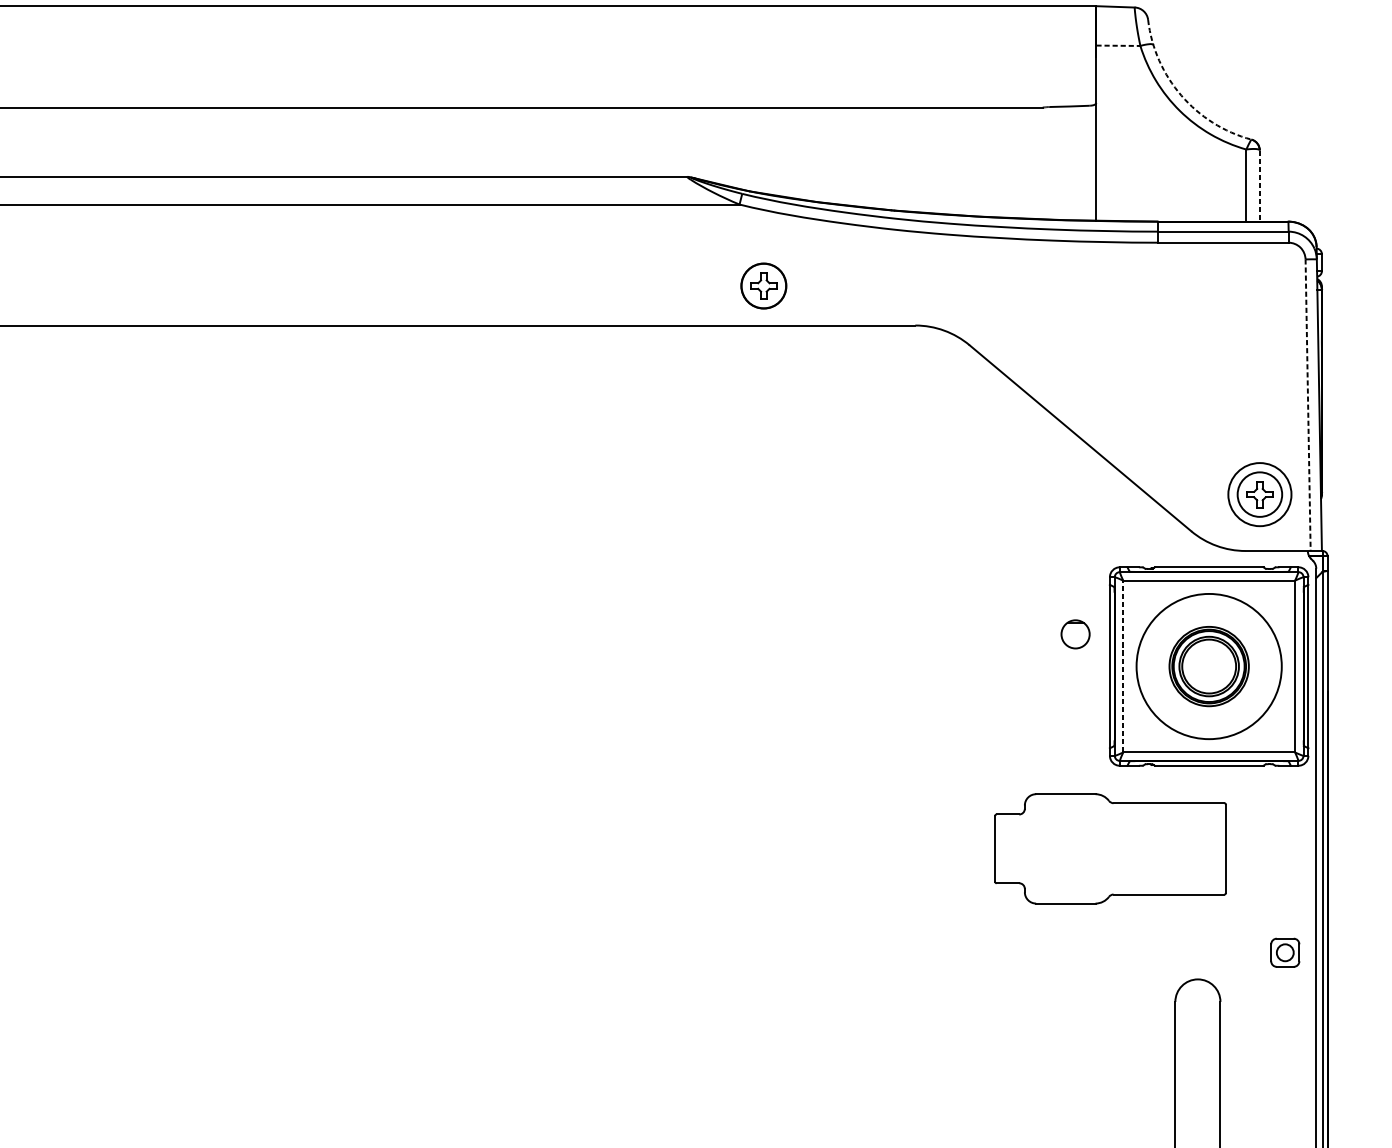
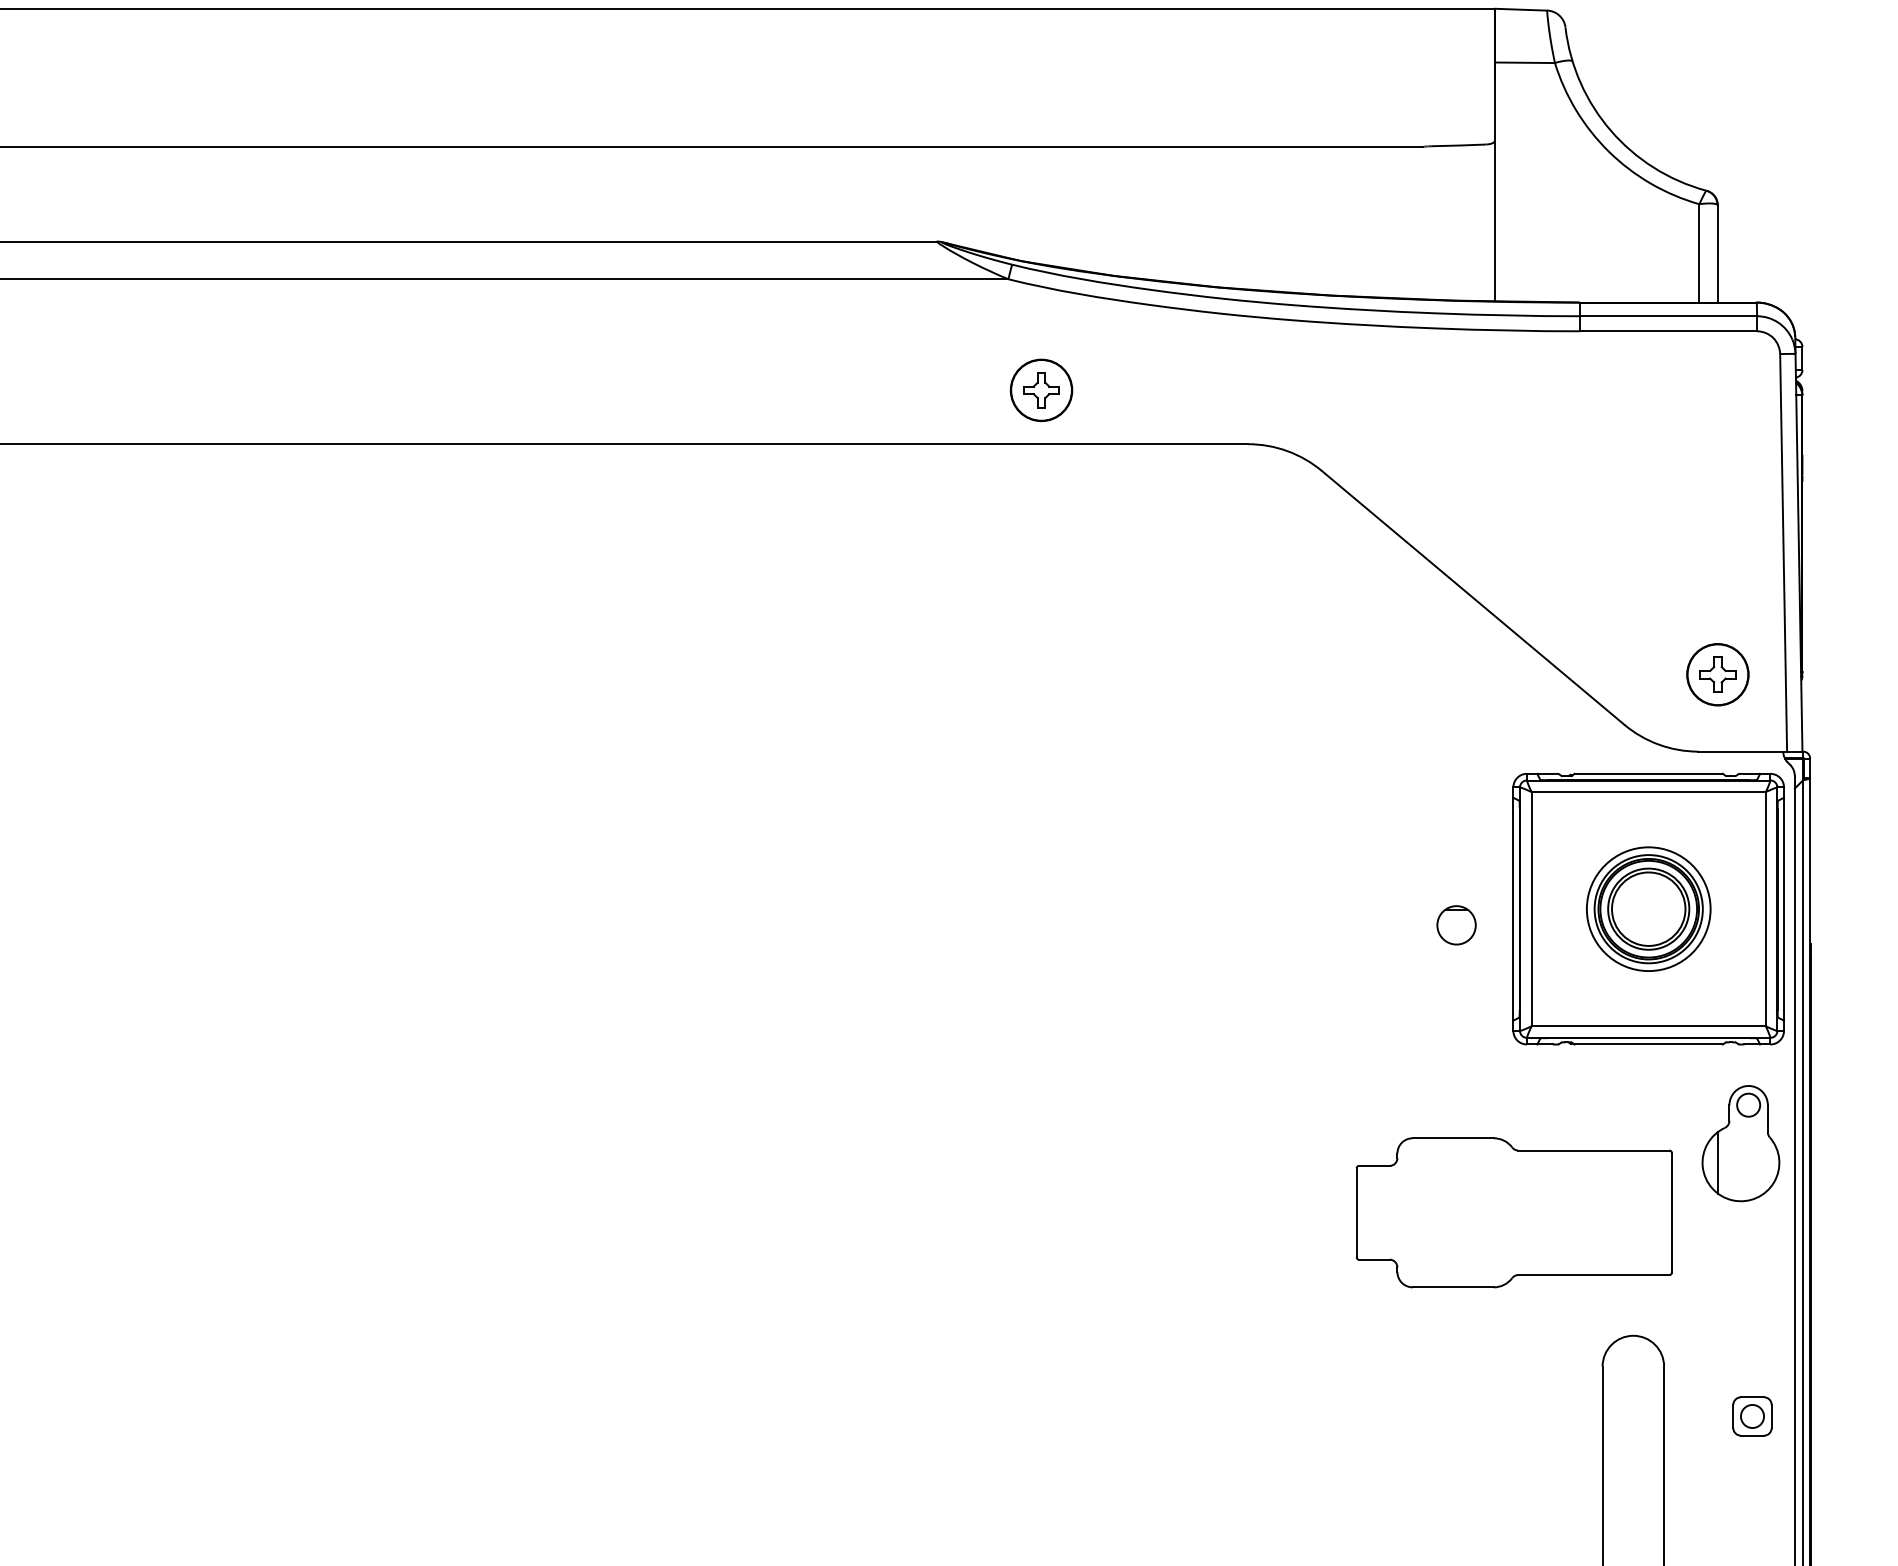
line: (1118, 45) -> (1524, 62), dashed -> solid
arc: (1181, 95) -> (1610, 130), dashed -> solid
line: (1259, 186) -> (1717, 254), dashed -> solid
line: (1308, 404) -> (1783, 552), dashed -> solid
circle: (1259, 494) -> (1717, 674), size x0.71
part: (1075, 634) -> (1456, 925), moved
line: (1123, 666) -> (1531, 908), dashed -> solid
circle: (1209, 666) -> (1648, 909), size x0.62
part: (1276, 838) -> (1740, 1143), added
part: (1110, 848) -> (1513, 1212), moved
part: (1285, 952) -> (1752, 1416), moved

